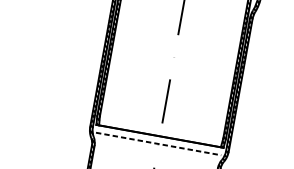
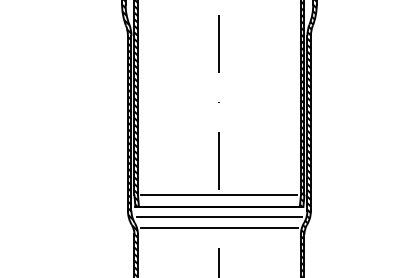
line: (161, 127) -> (219, 195), added
line: (158, 144) -> (219, 217), dashed -> solid
line: (157, 151) -> (219, 227), added

